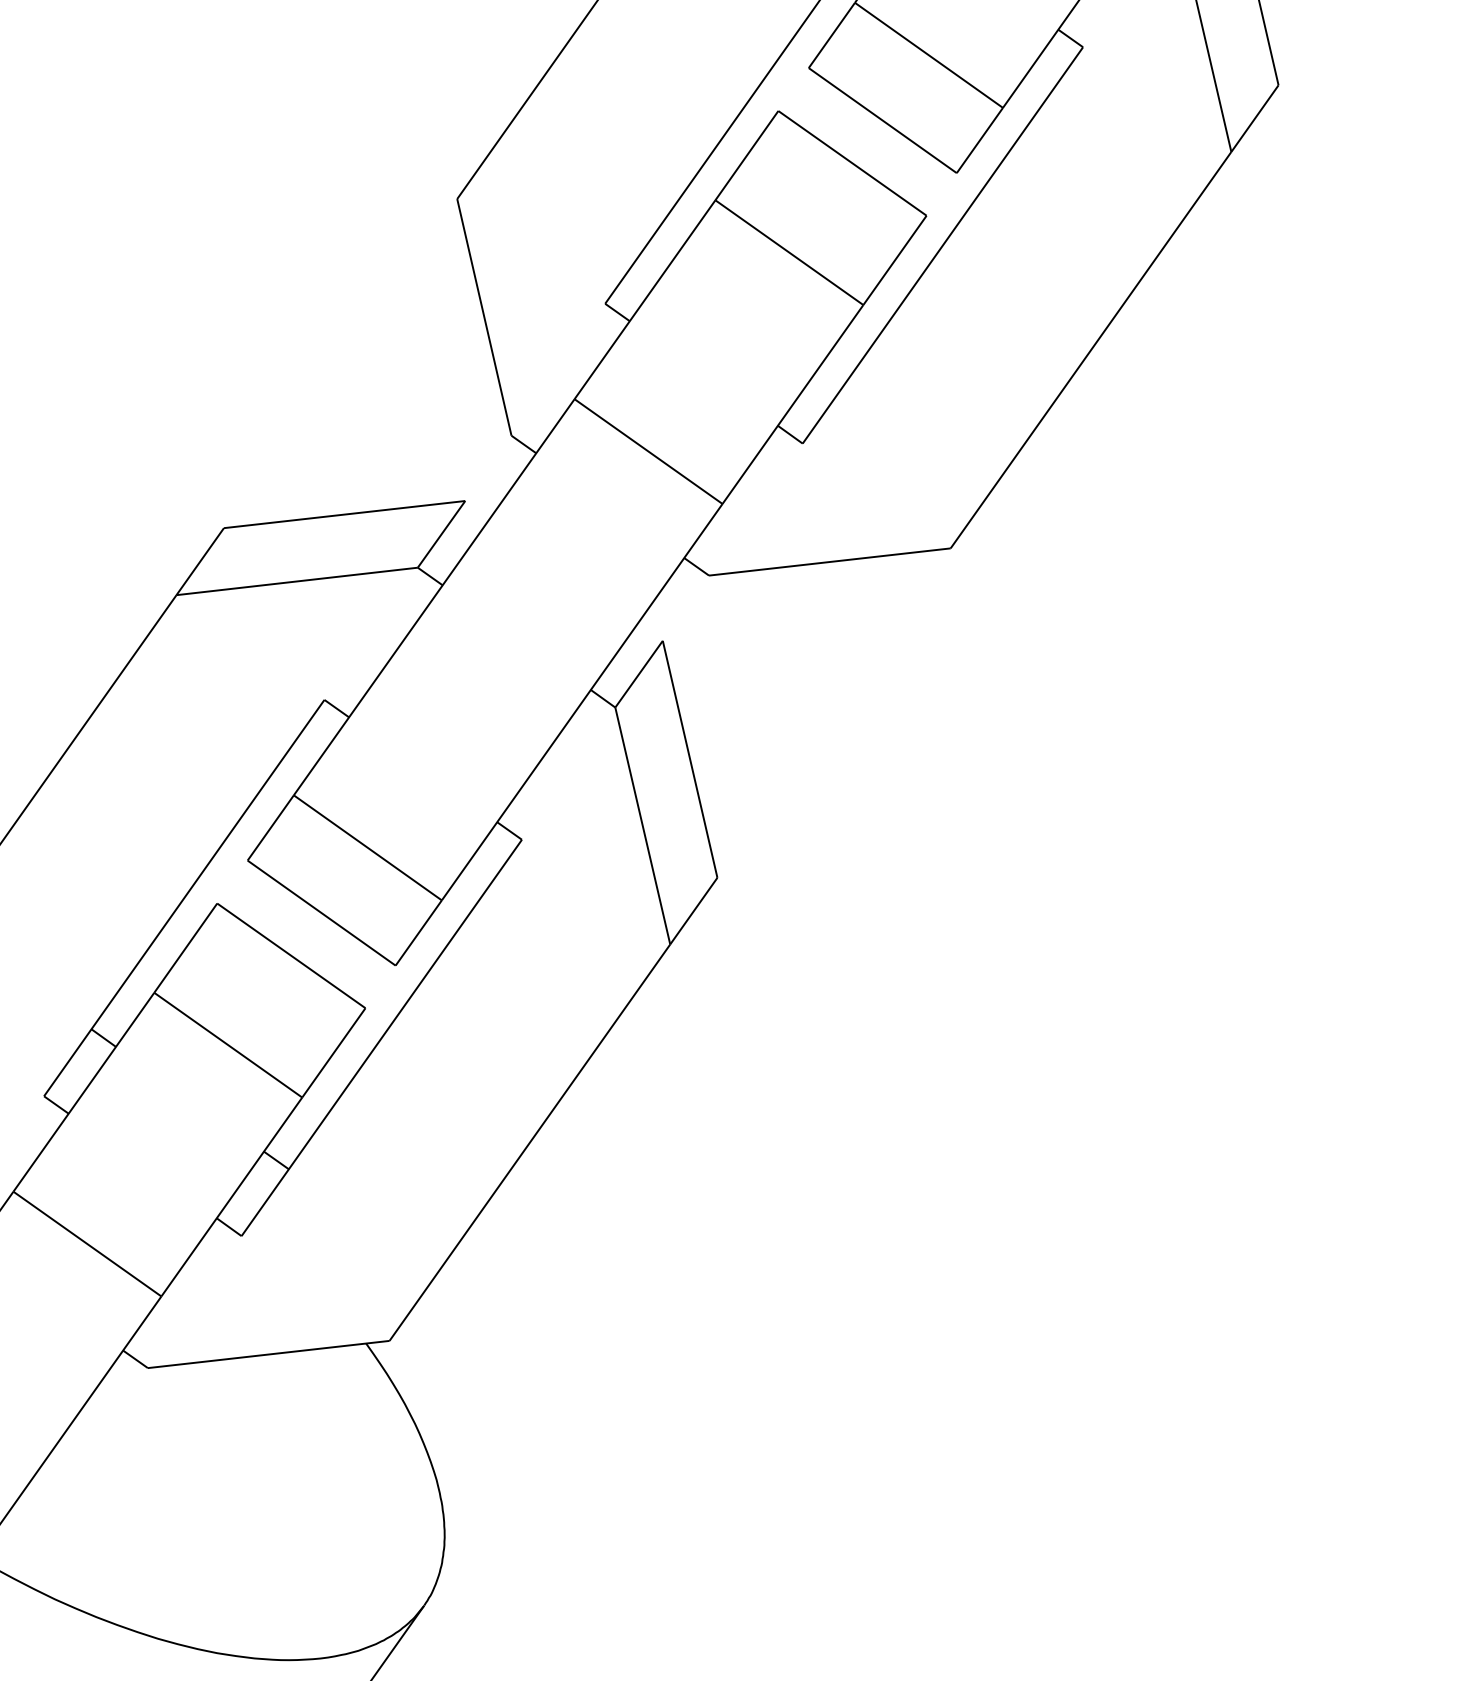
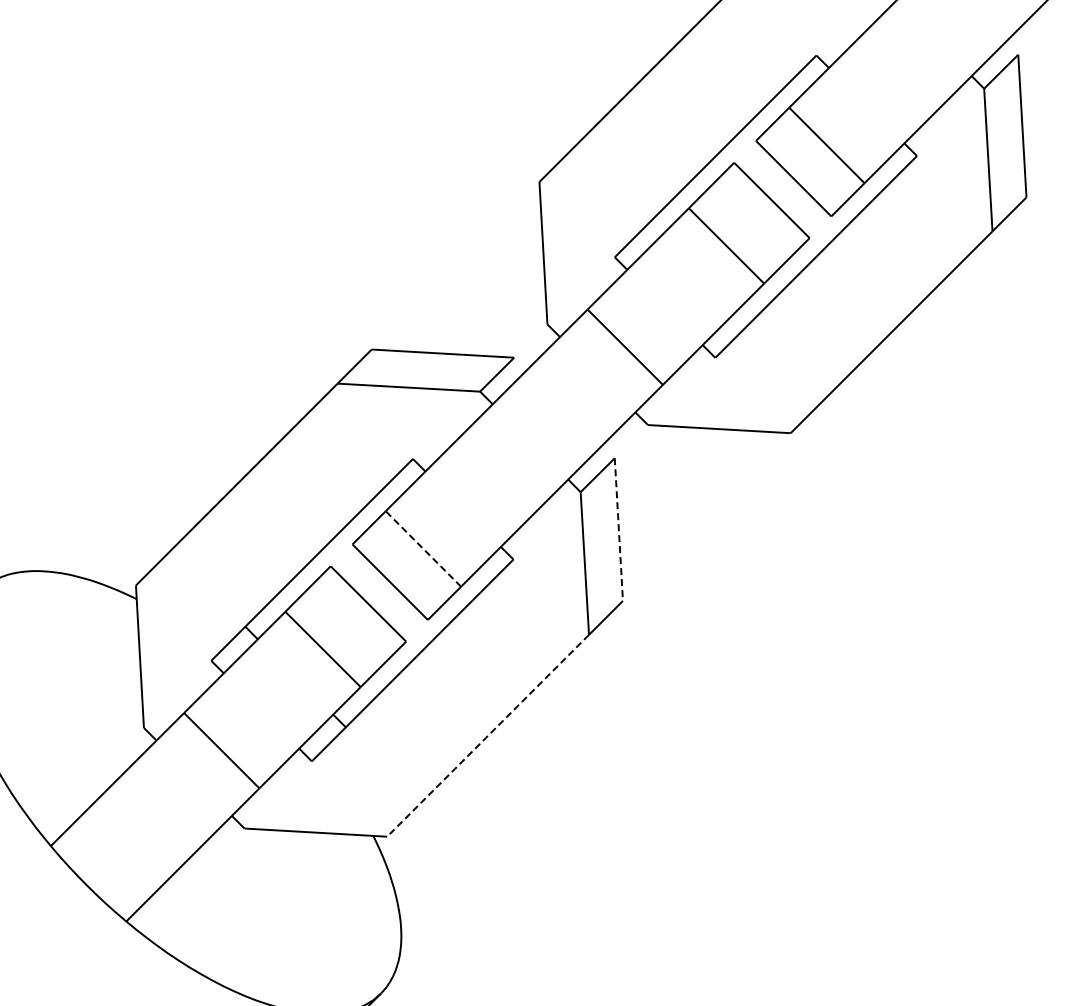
line: (689, 760) -> (618, 530), solid -> dashed
line: (367, 847) -> (423, 548), solid -> dashed
line: (530, 1142) -> (488, 735), solid -> dashed

